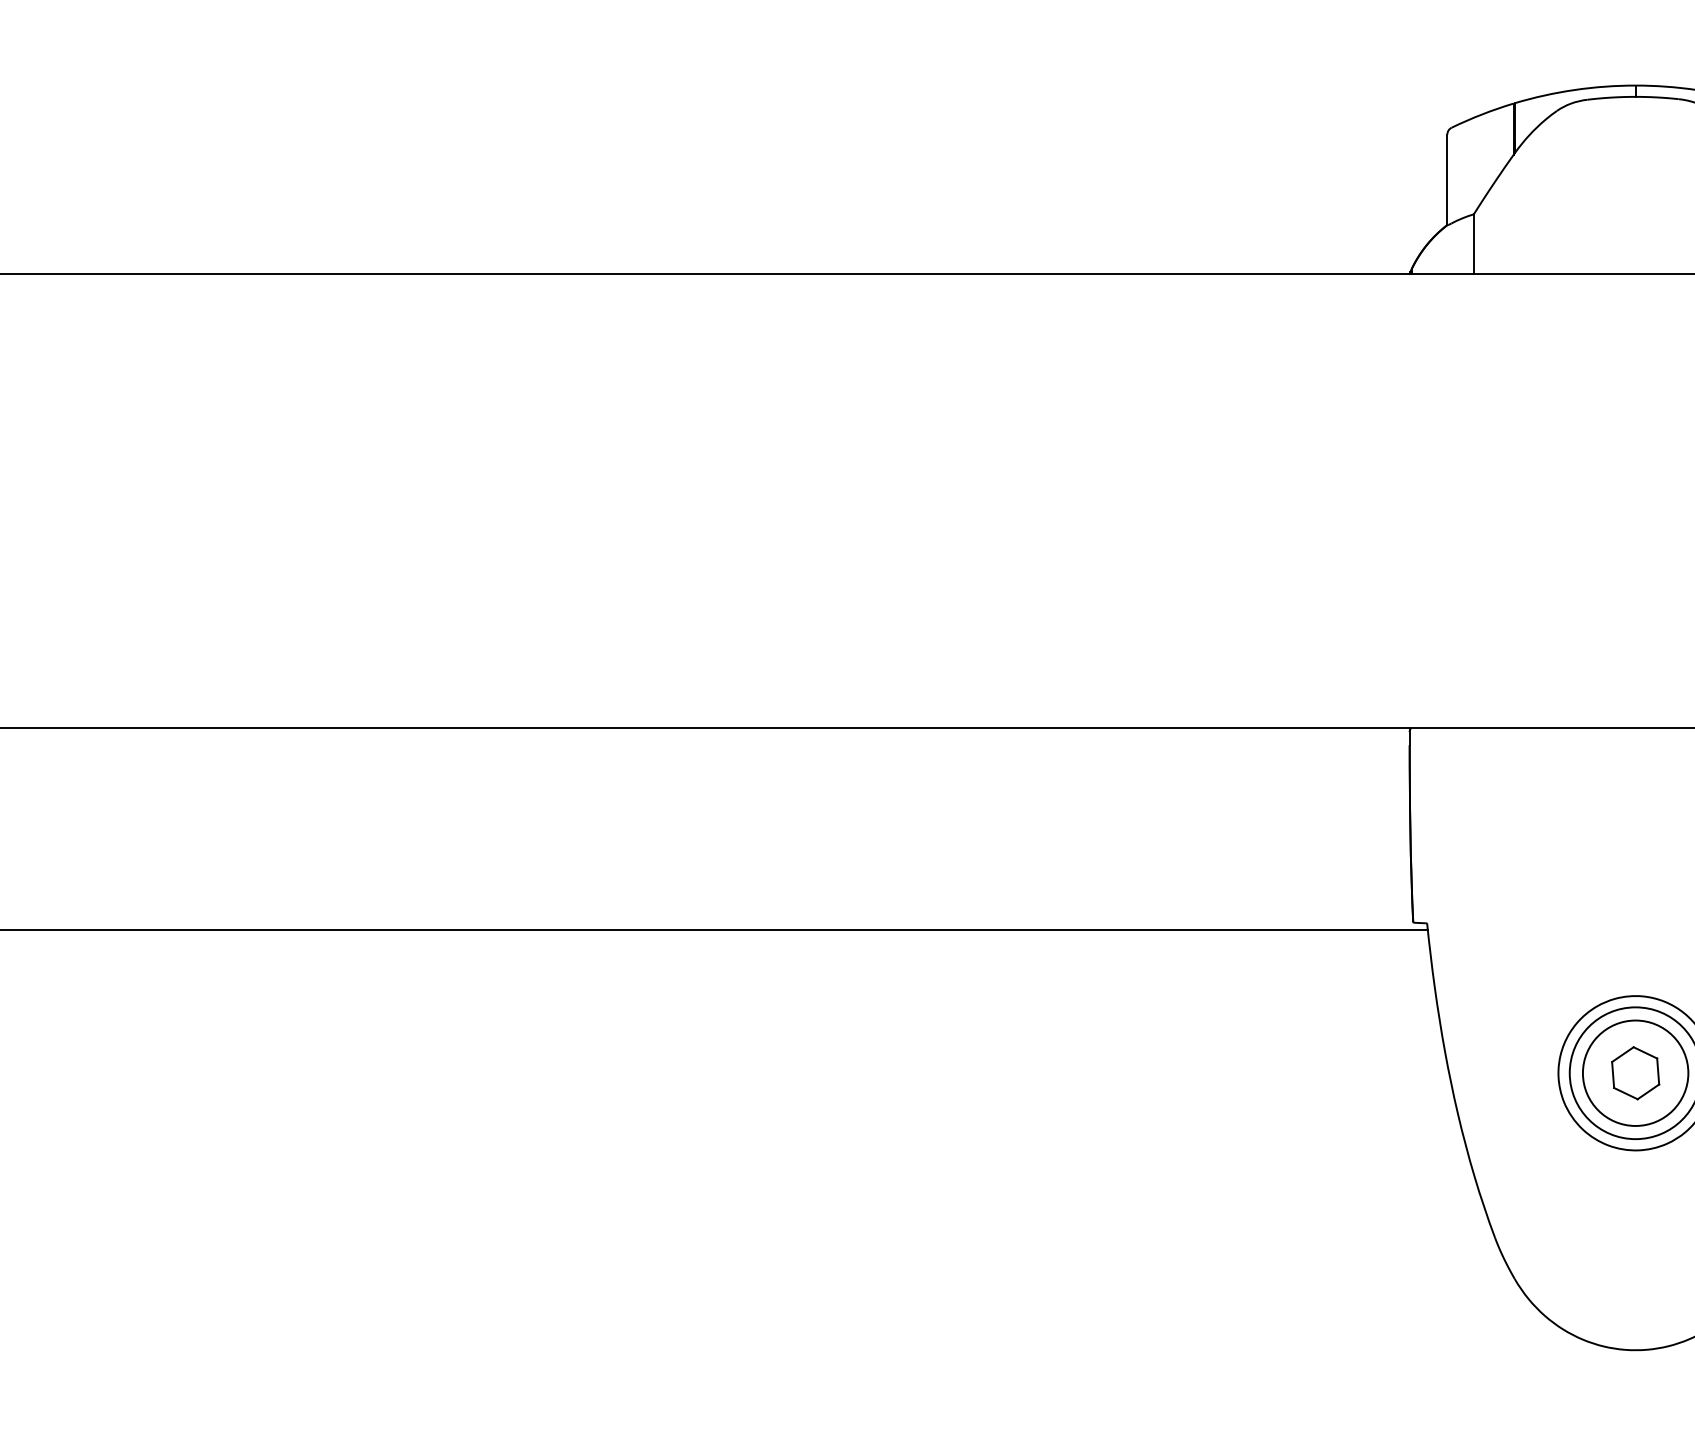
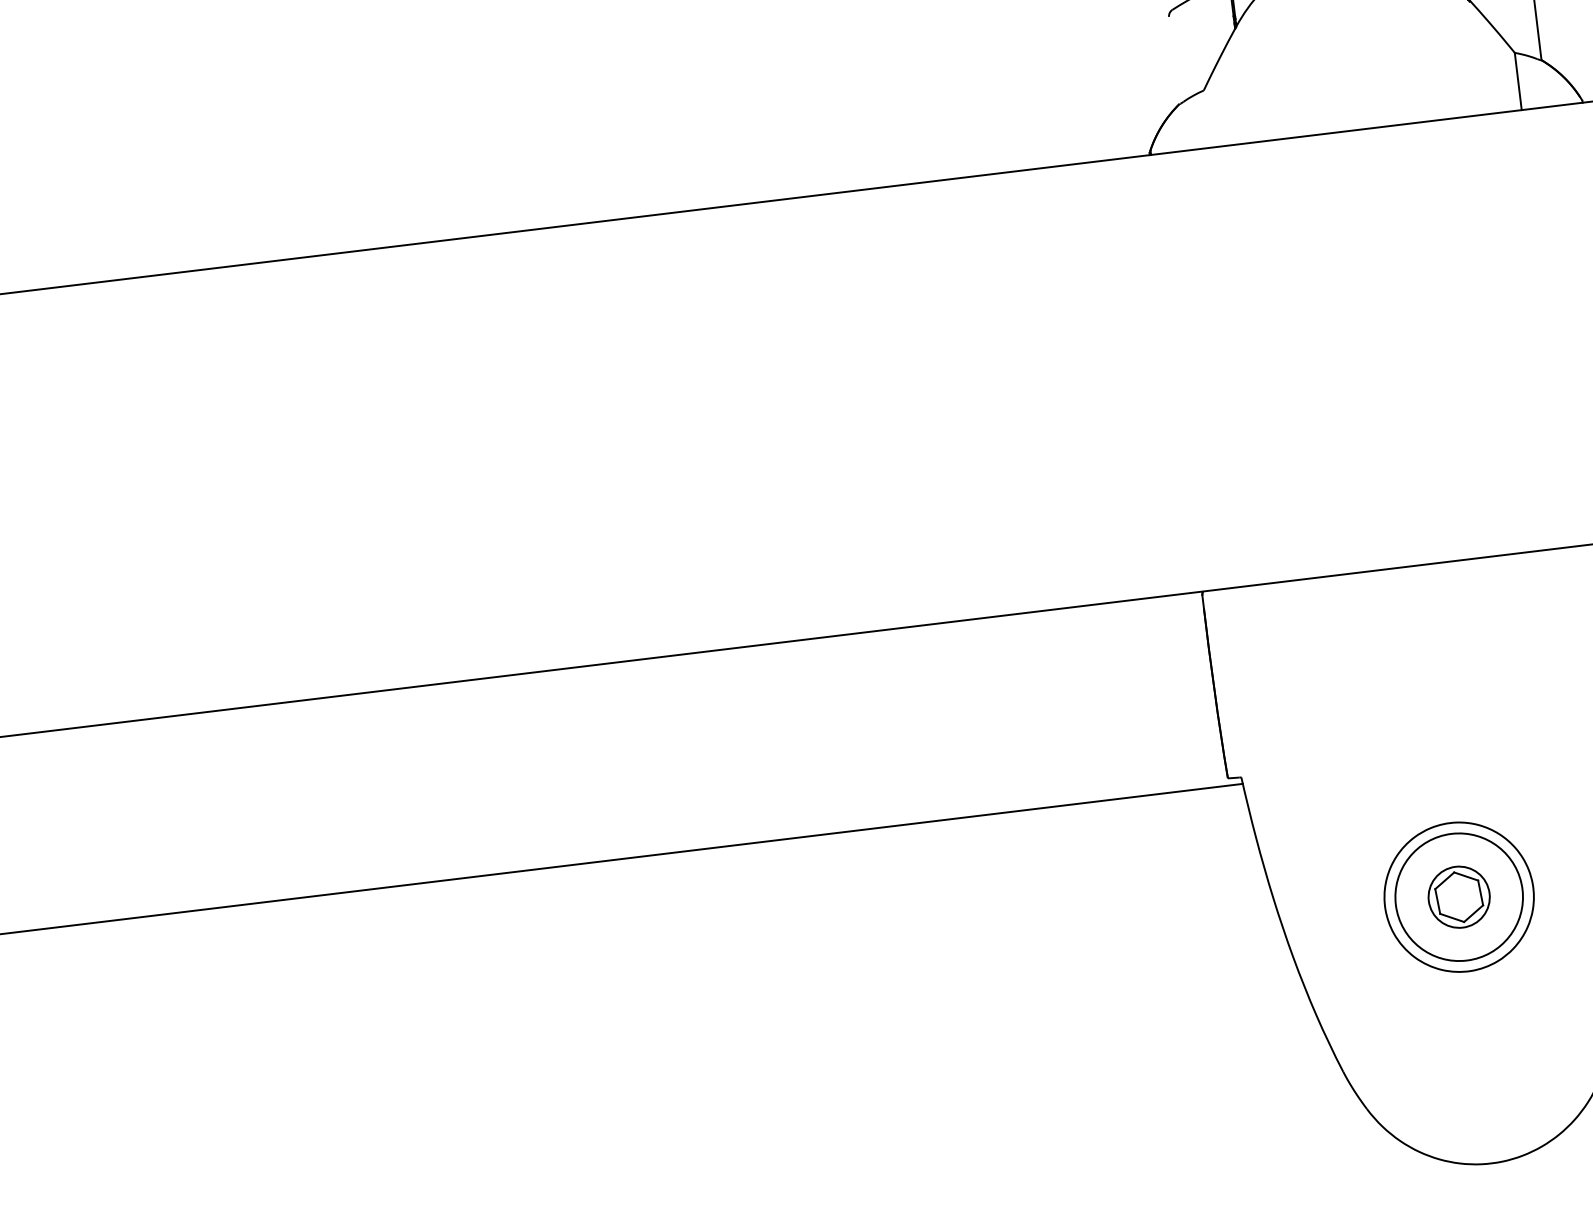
line: (1447, 179) -> (1174, 60), removed
line: (1473, 243) -> (1206, 118), removed
circle: (1635, 1072) -> (1458, 896), size x0.6

